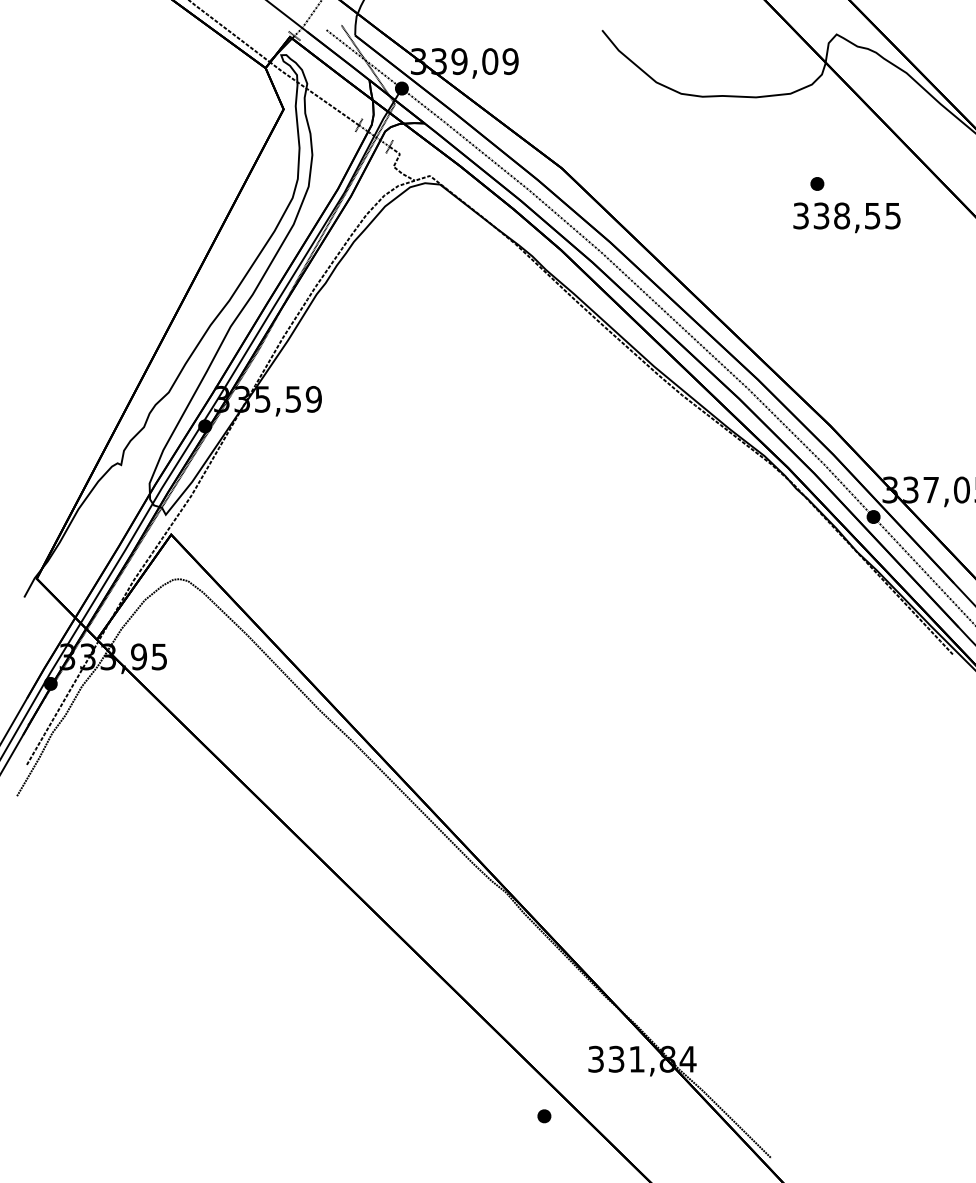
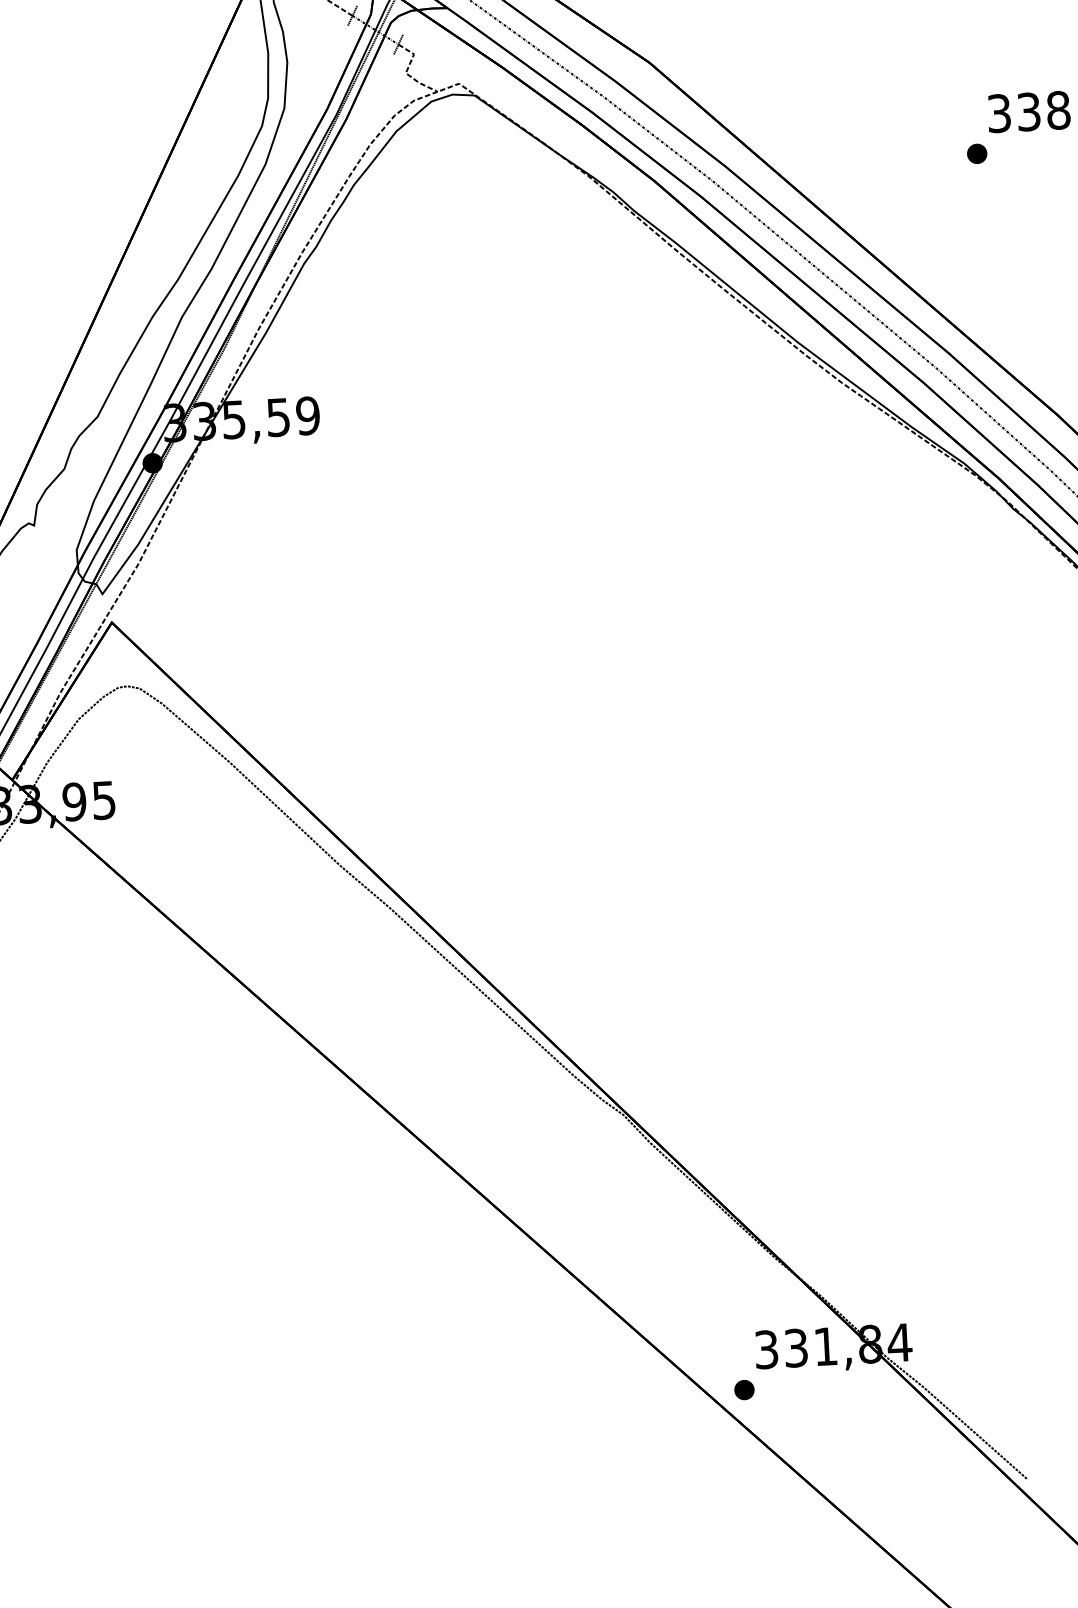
part: (817, 183) -> (977, 153), moved
part: (544, 1116) -> (744, 1390), moved

